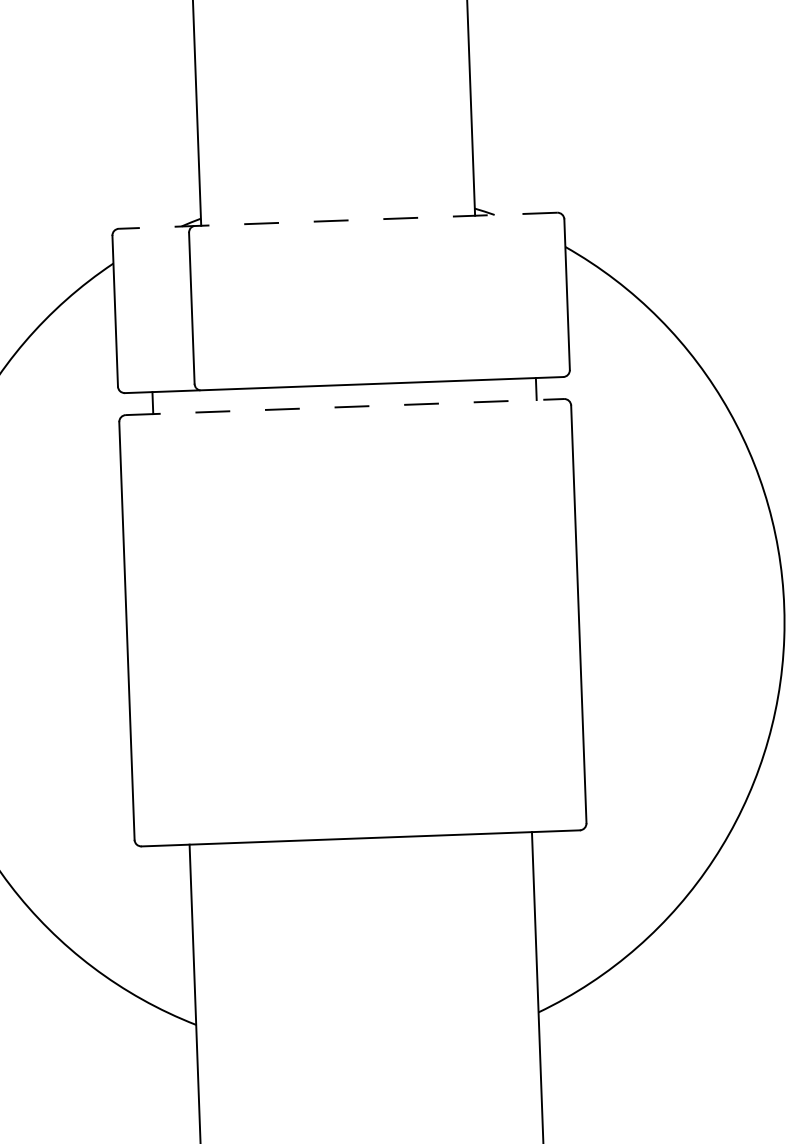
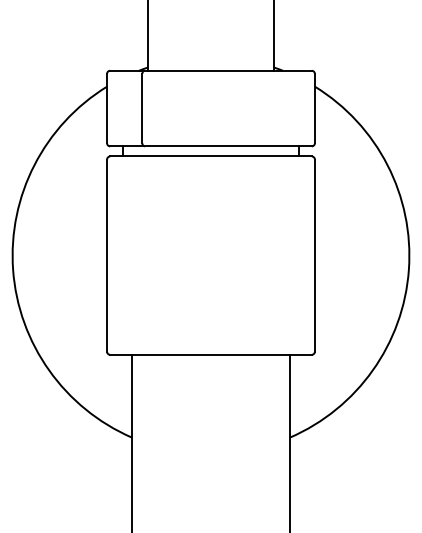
line: (339, 220) -> (211, 70), dashed -> solid
line: (346, 407) -> (211, 156), dashed -> solid

